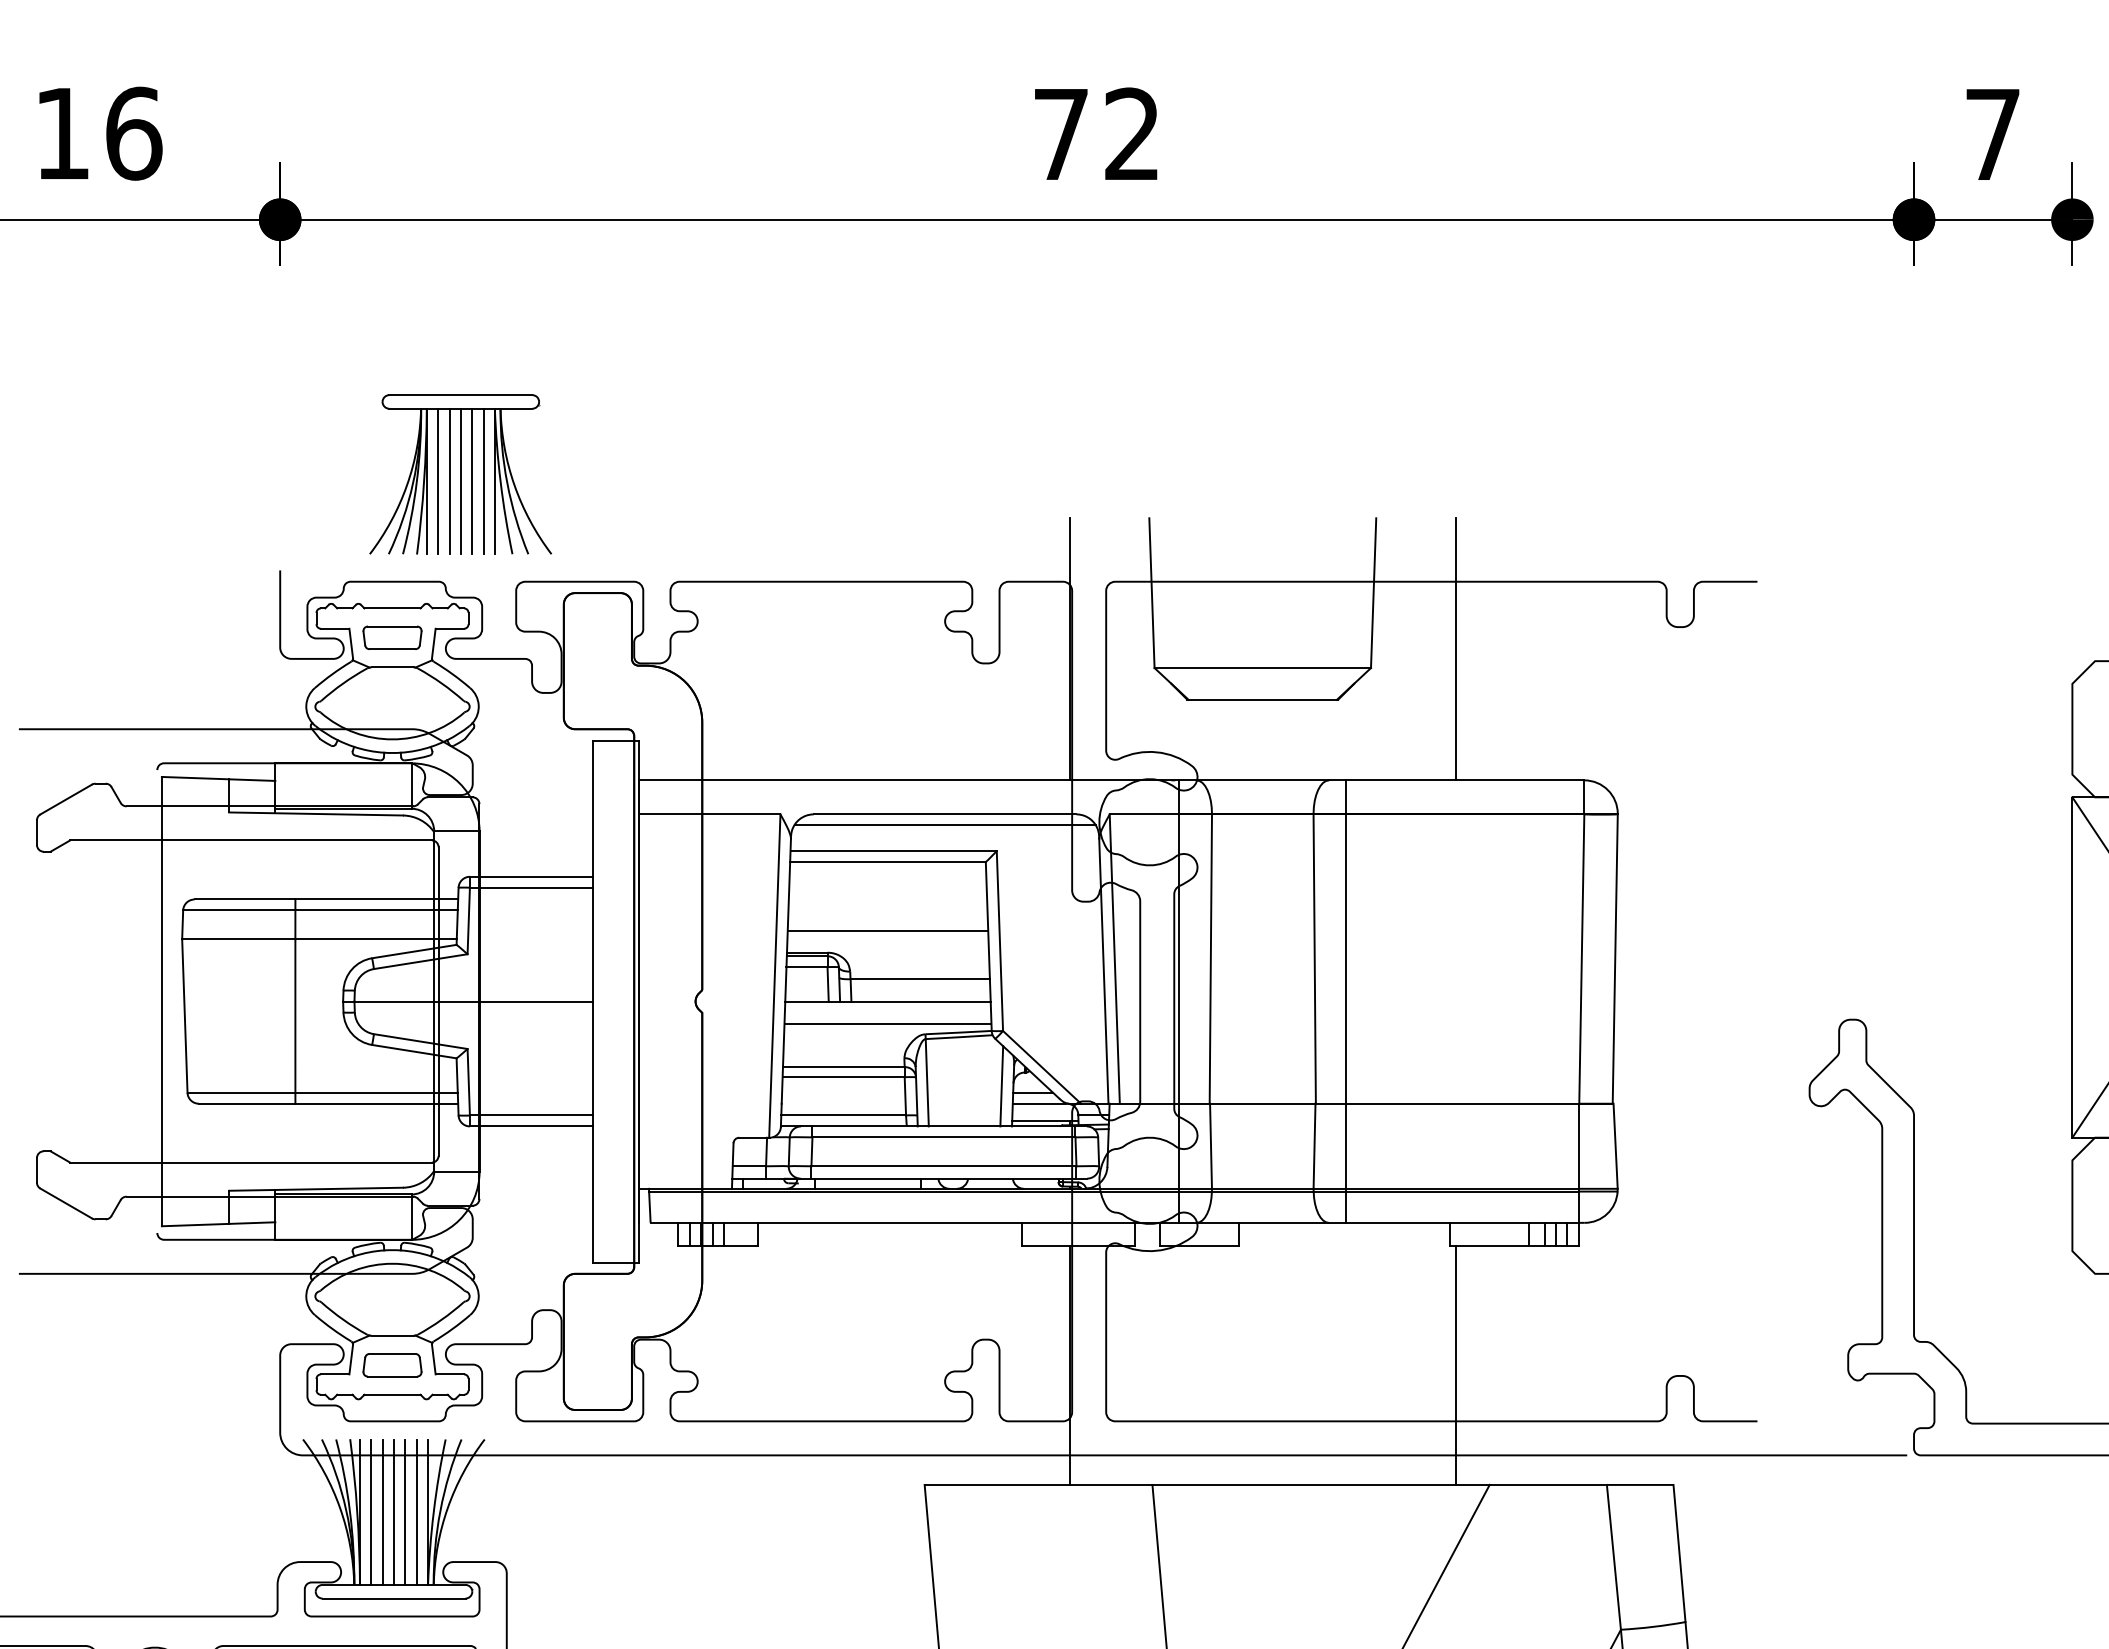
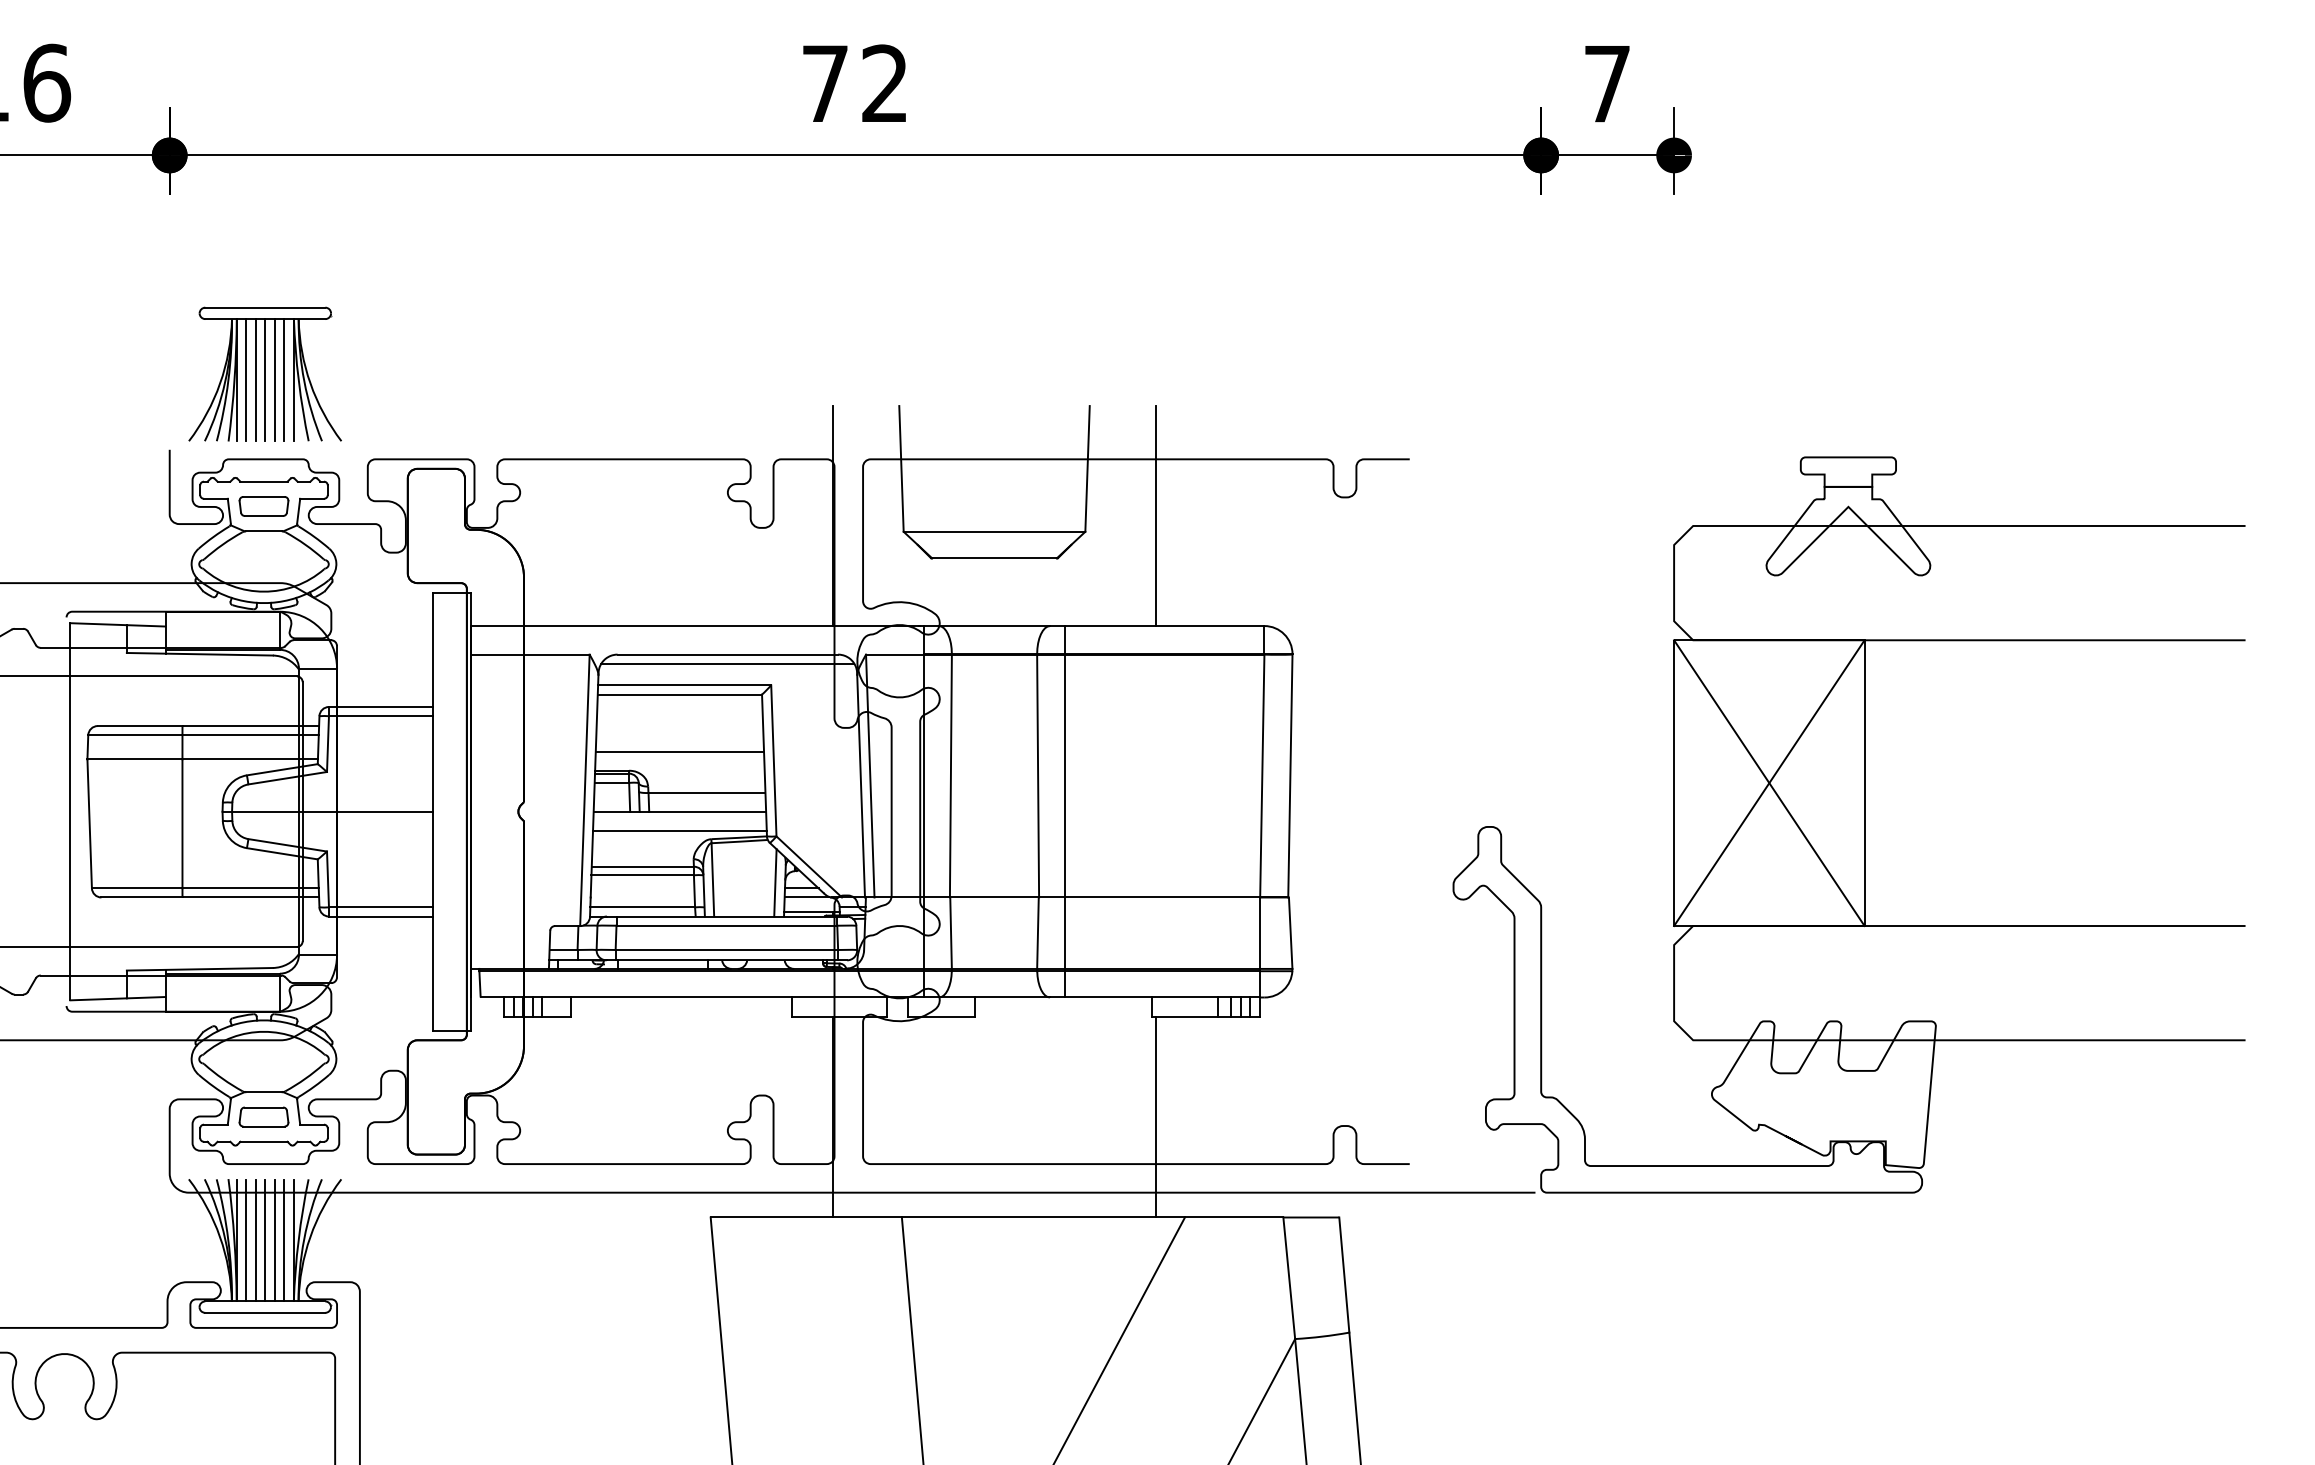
part: (459, 473) -> (264, 373), moved

